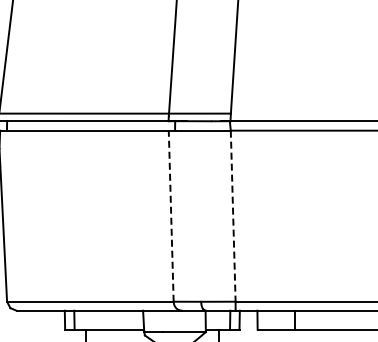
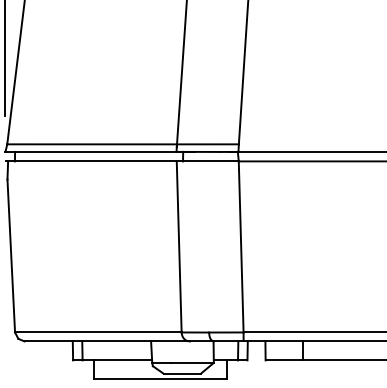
line: (171, 215) -> (179, 246), dashed -> solid
line: (233, 215) -> (241, 246), dashed -> solid

